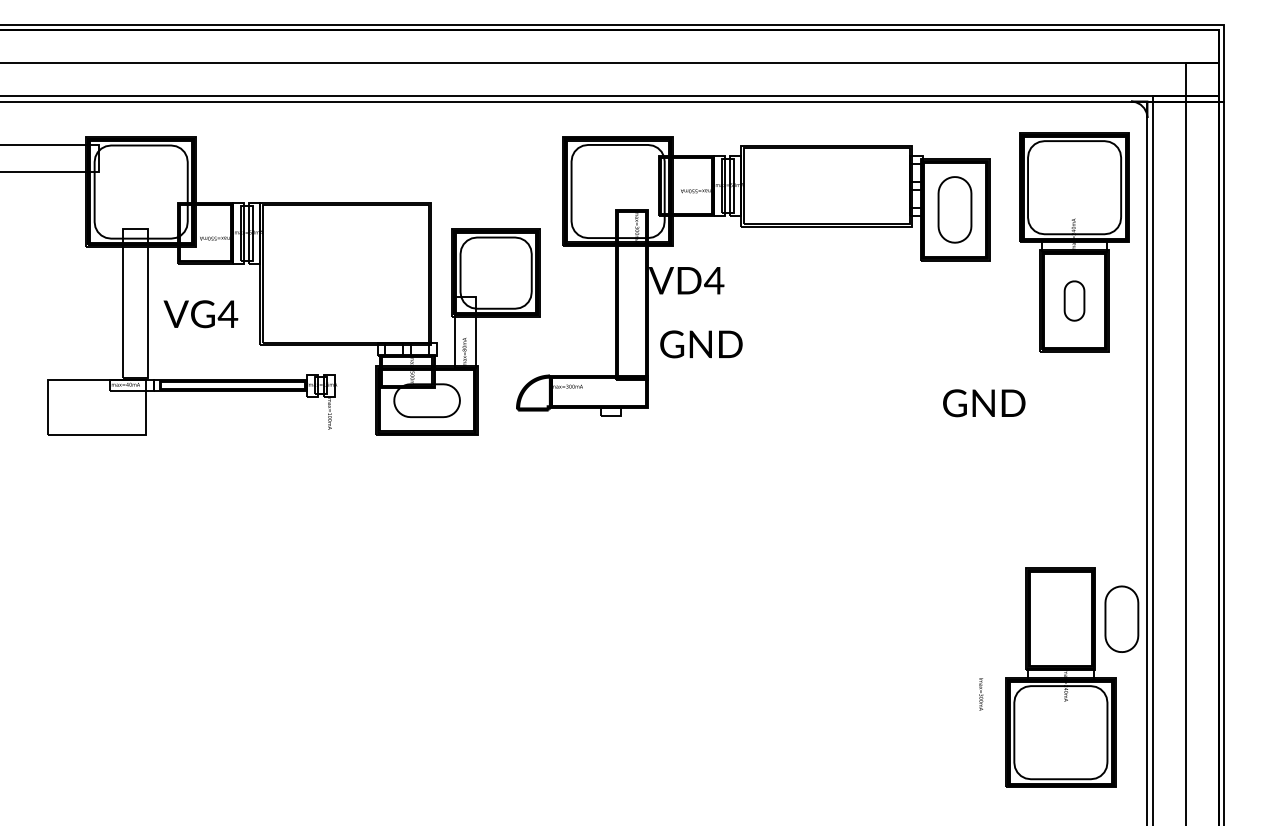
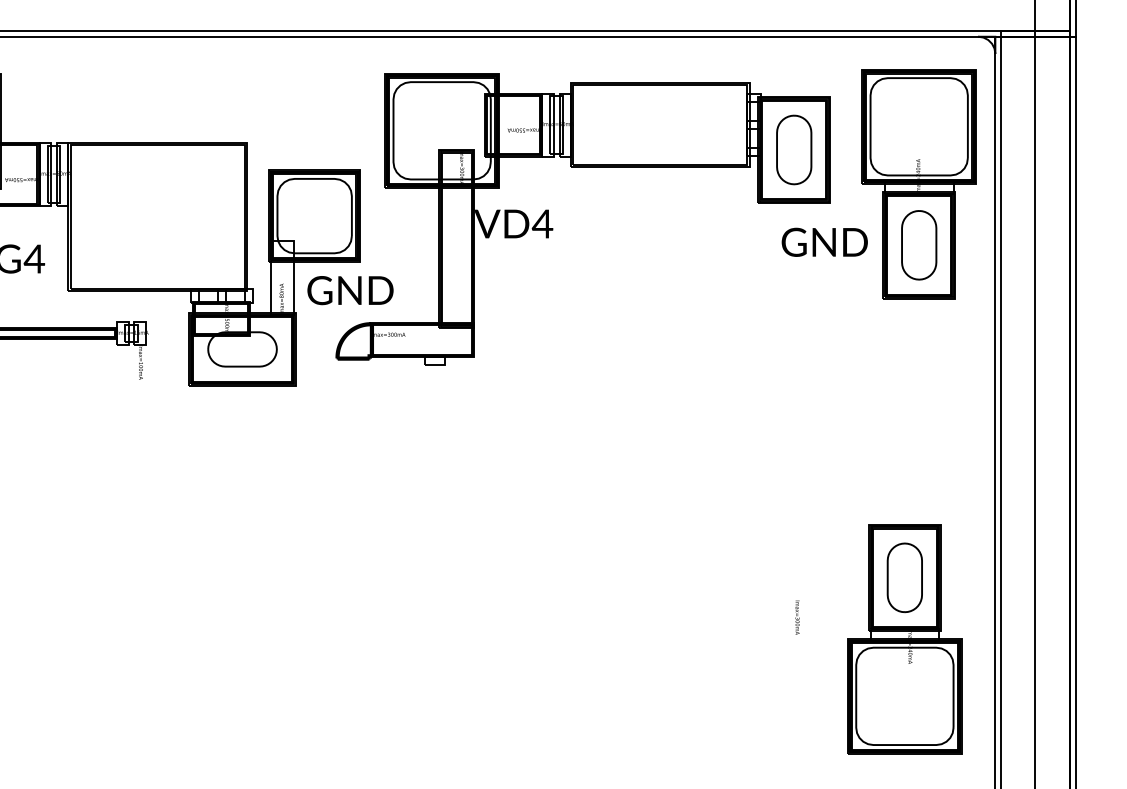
part: (1074, 300) -> (919, 244), size x1.67
text: (701, 344) -> (350, 290), moved
text: (984, 403) -> (825, 242), moved
part: (1121, 618) -> (904, 577), moved
text: (981, 694) -> (797, 617), moved

